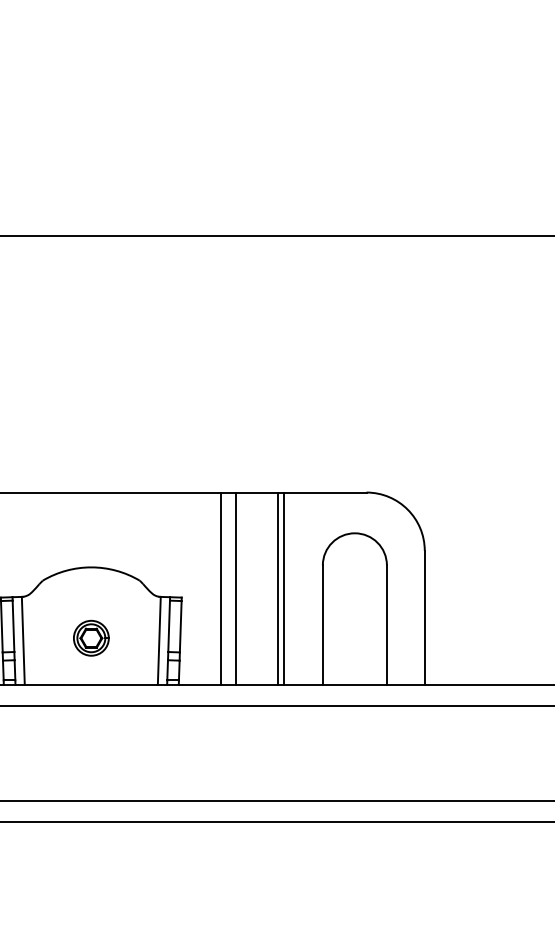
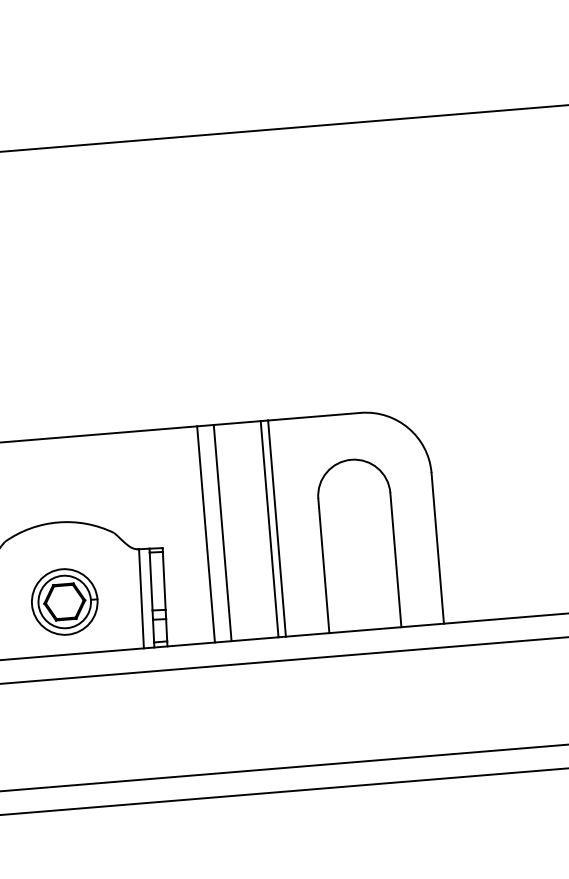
part: (91, 638) -> (65, 602), size x1.67

